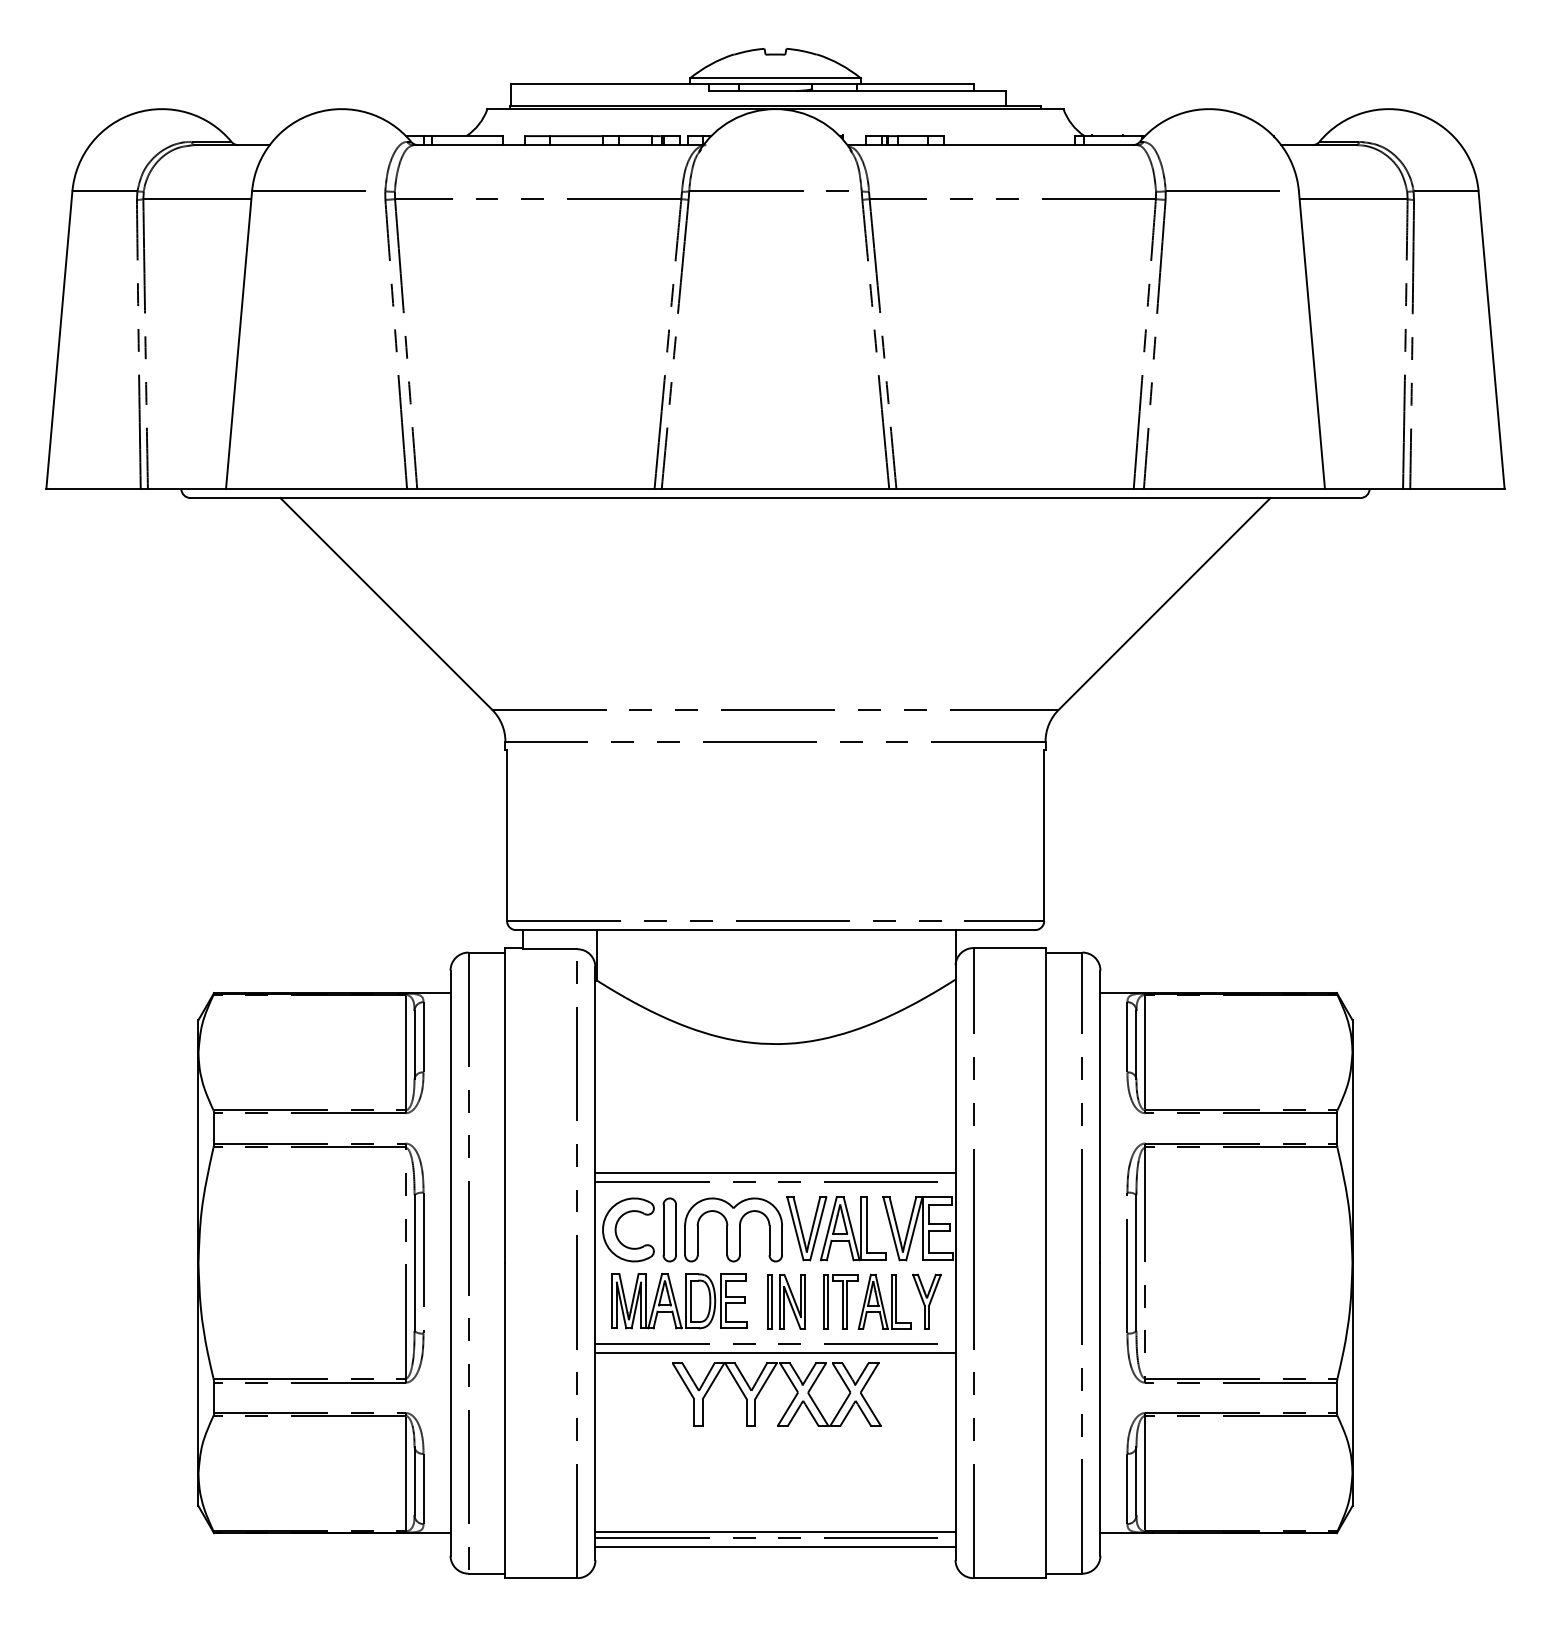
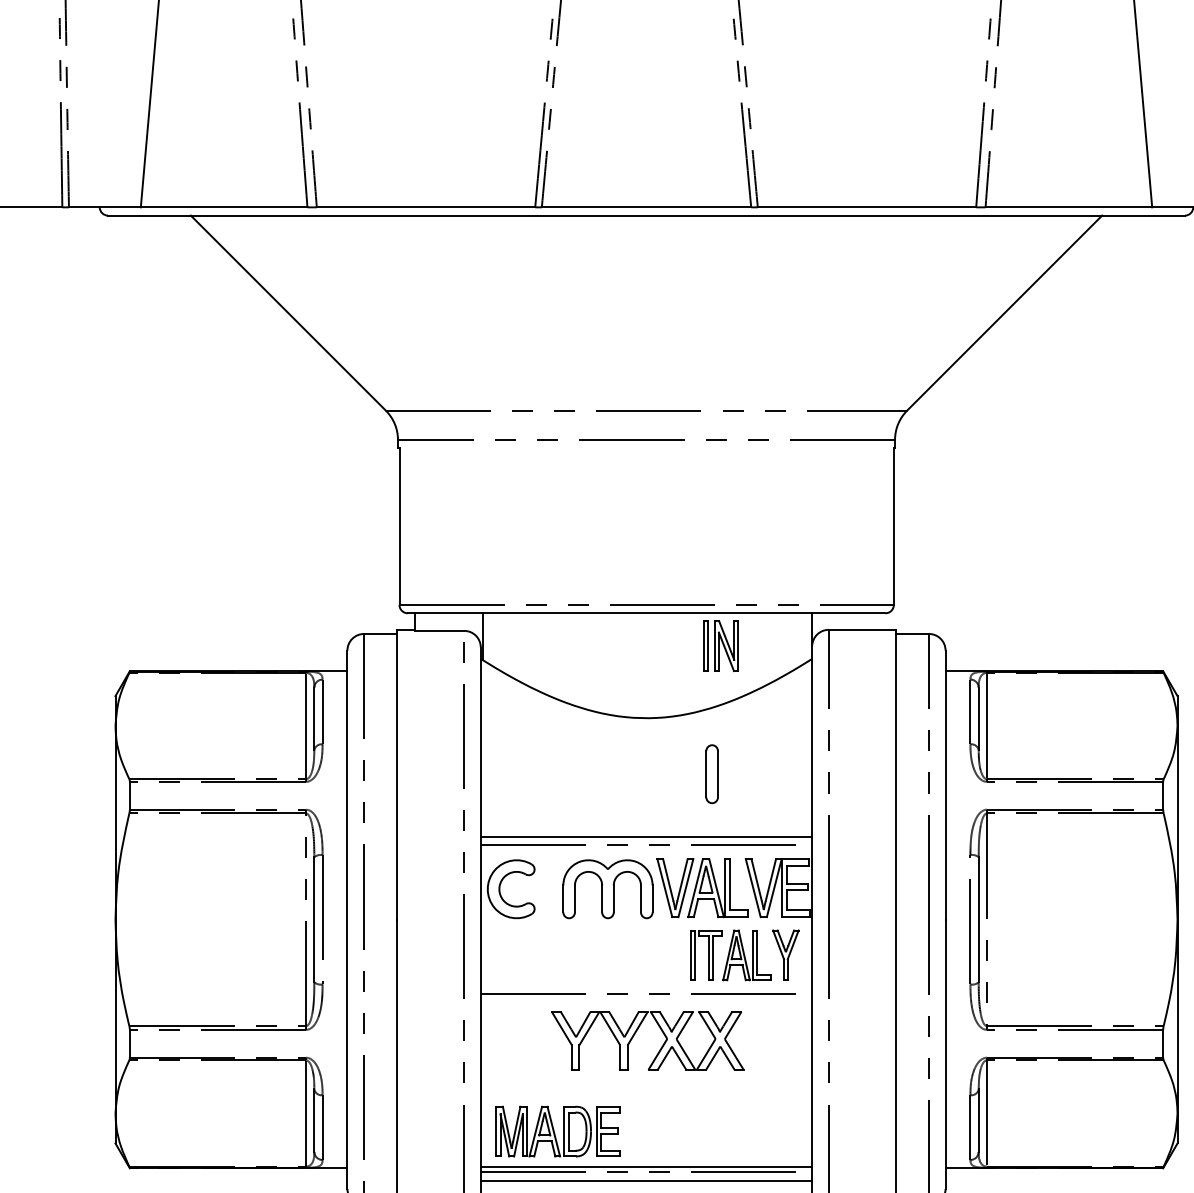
part: (669, 1229) -> (711, 773), moved
part: (679, 1301) -> (558, 1131), moved
part: (786, 1301) -> (721, 645), moved
line: (775, 1353) -> (646, 1002), removed

